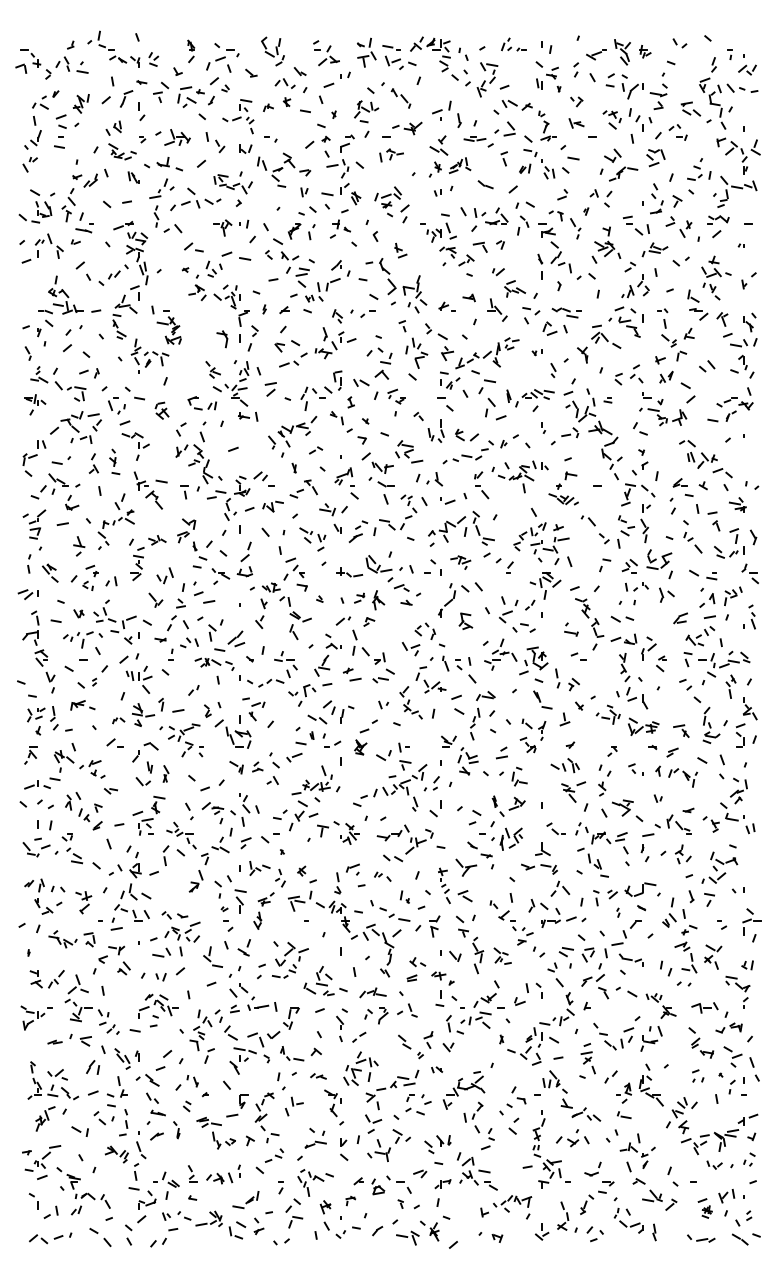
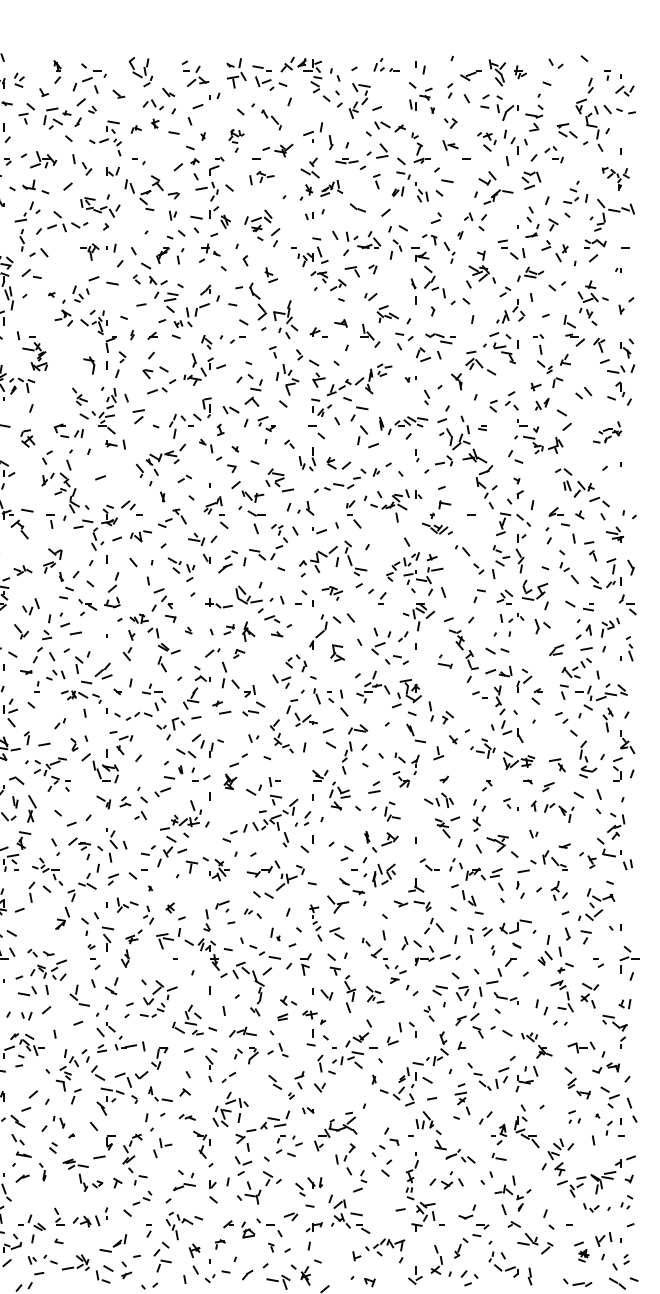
part: (366, 118) -> (236, 140), size x0.6
part: (738, 155) -> (615, 178), size x0.6
part: (193, 247) -> (31, 273), moved
part: (730, 404) -> (607, 432), size x0.6
part: (578, 656) -> (480, 695), moved
part: (165, 773) -> (31, 808), size x1.6
part: (555, 974) -> (429, 1013), size x0.6

